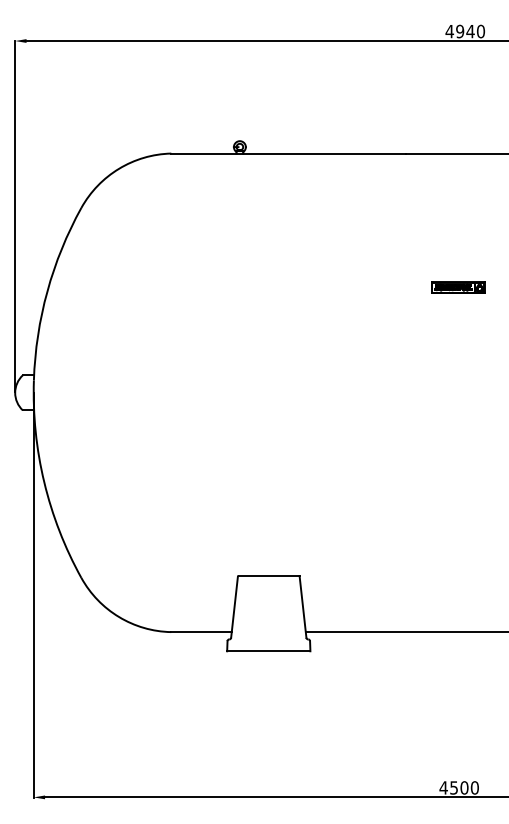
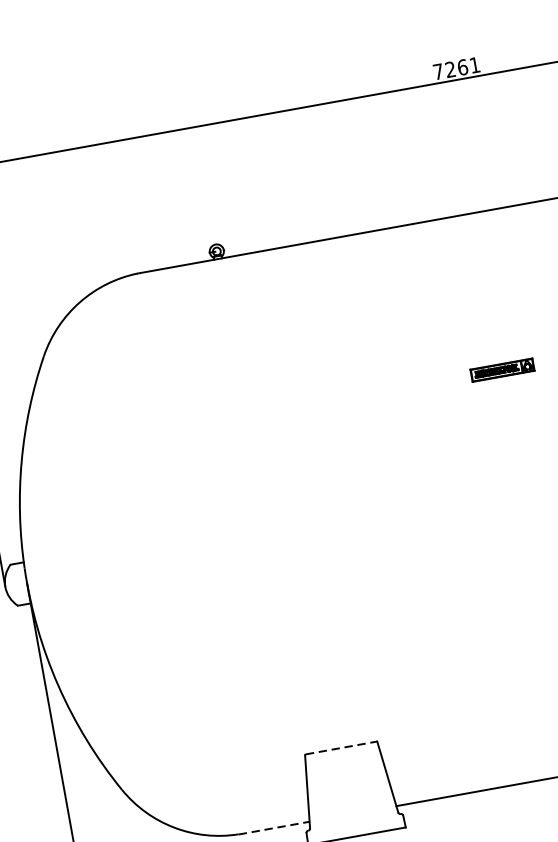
text: (465, 31) -> (456, 68), 4940 -> 7261
line: (269, 576) -> (342, 748), solid -> dashed
line: (202, 632) -> (275, 828), solid -> dashed

